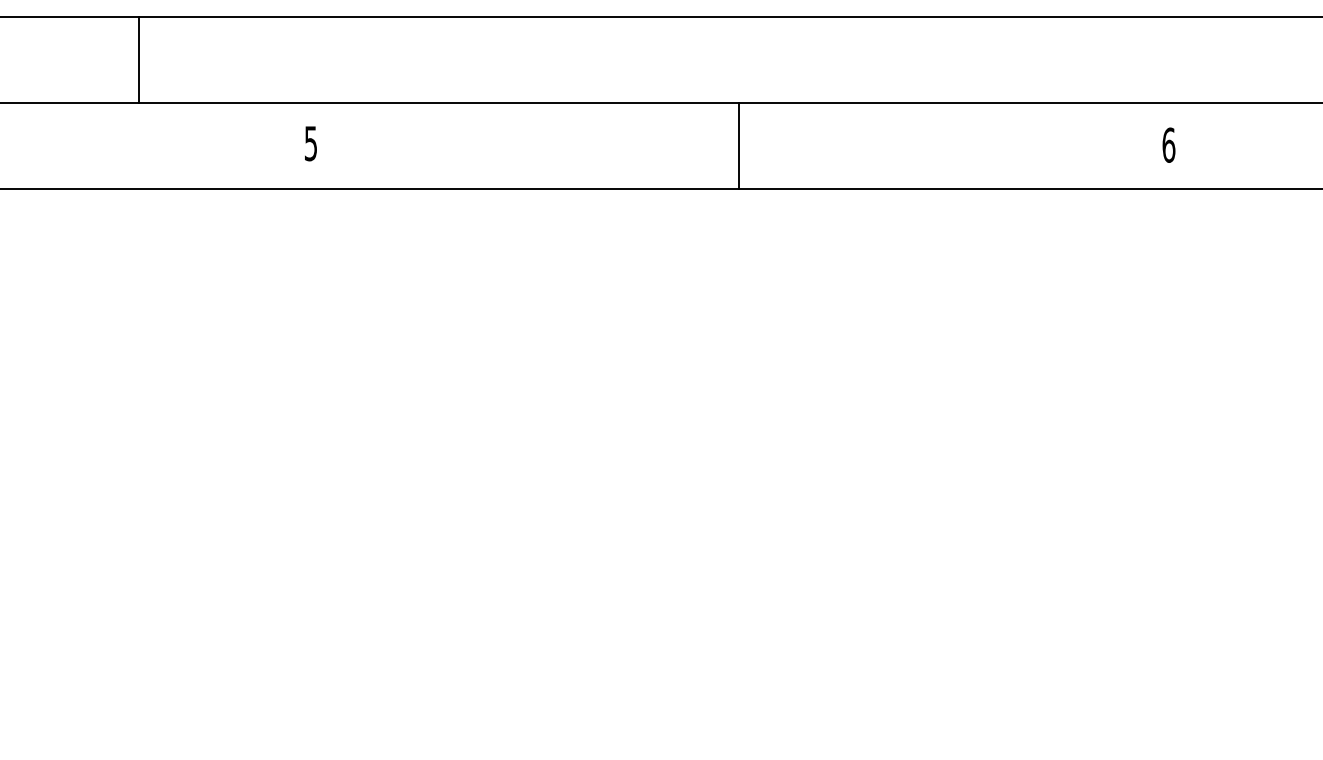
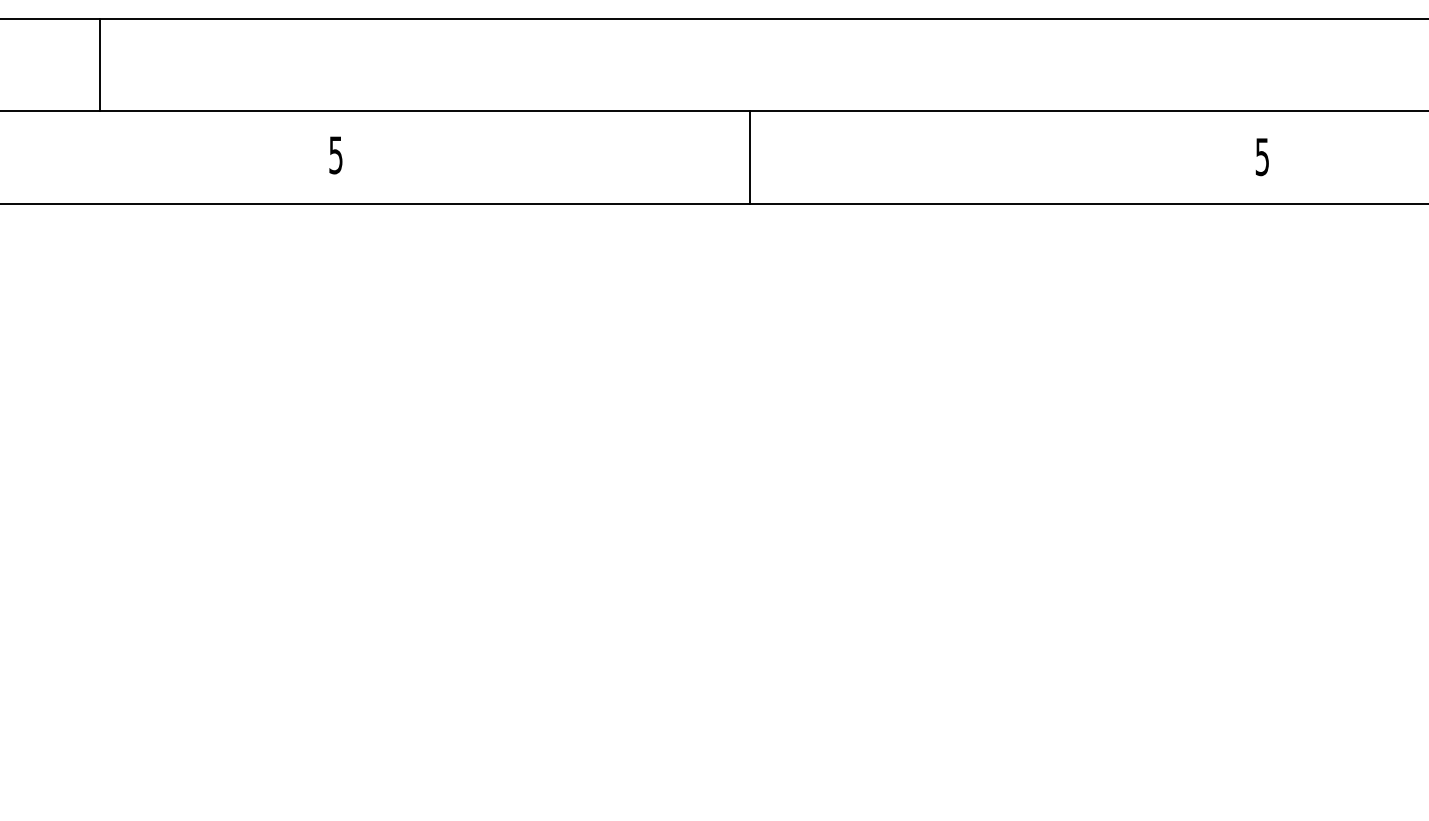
line: (139, 59) -> (100, 64), moved
text: (1168, 144) -> (1262, 156), 6 -> 5
line: (739, 145) -> (749, 157), moved

